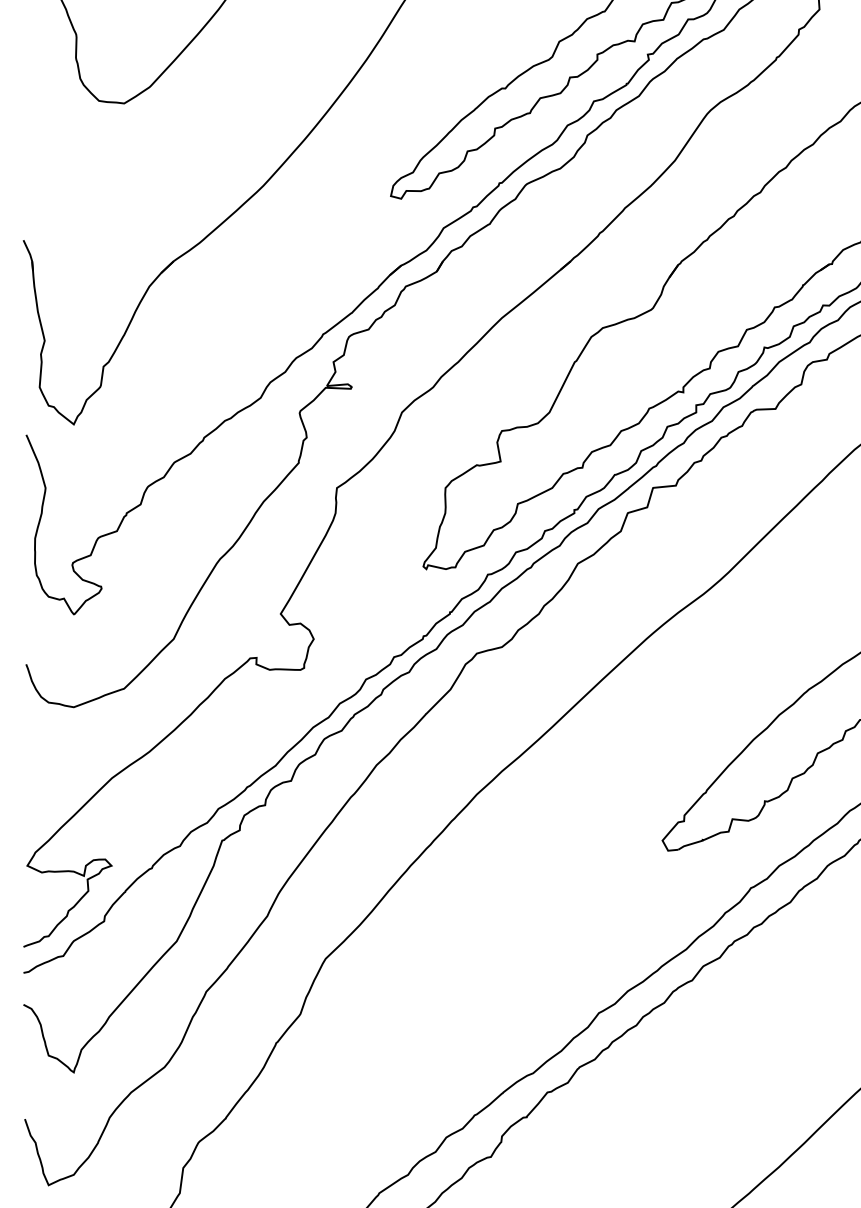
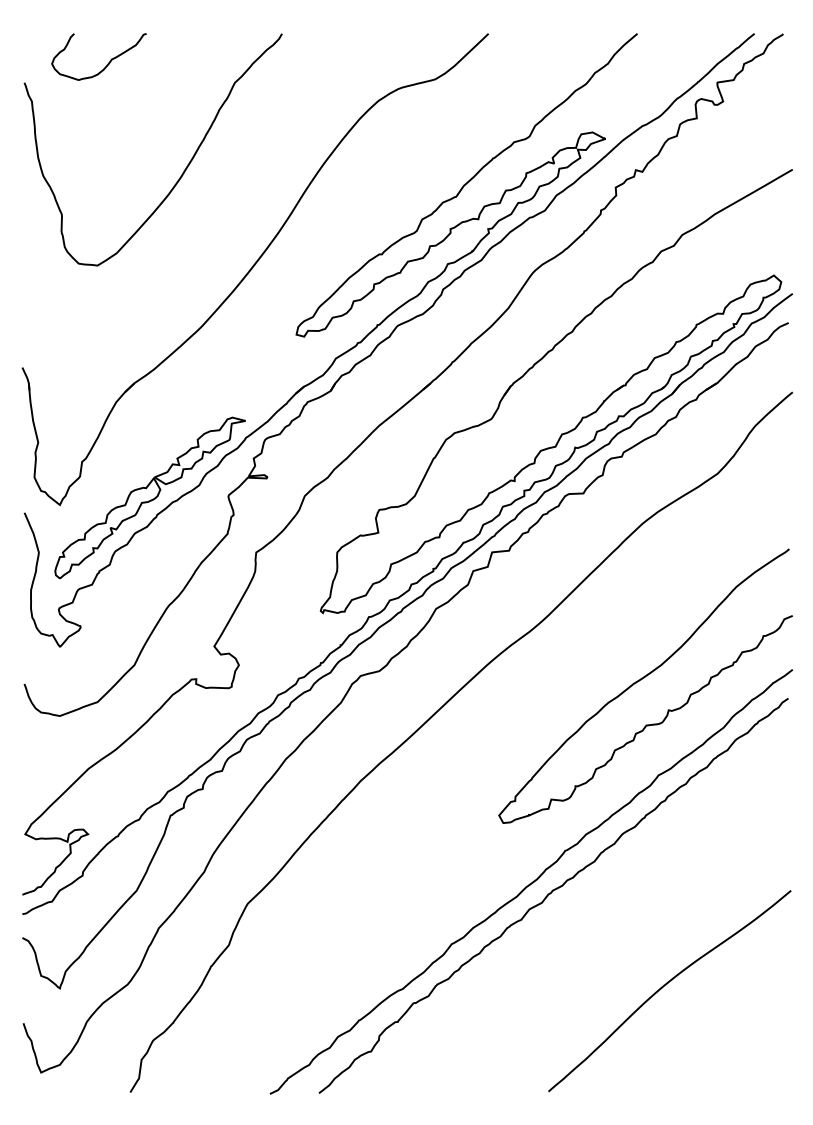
part: (193, 414) -> (149, 497), added

